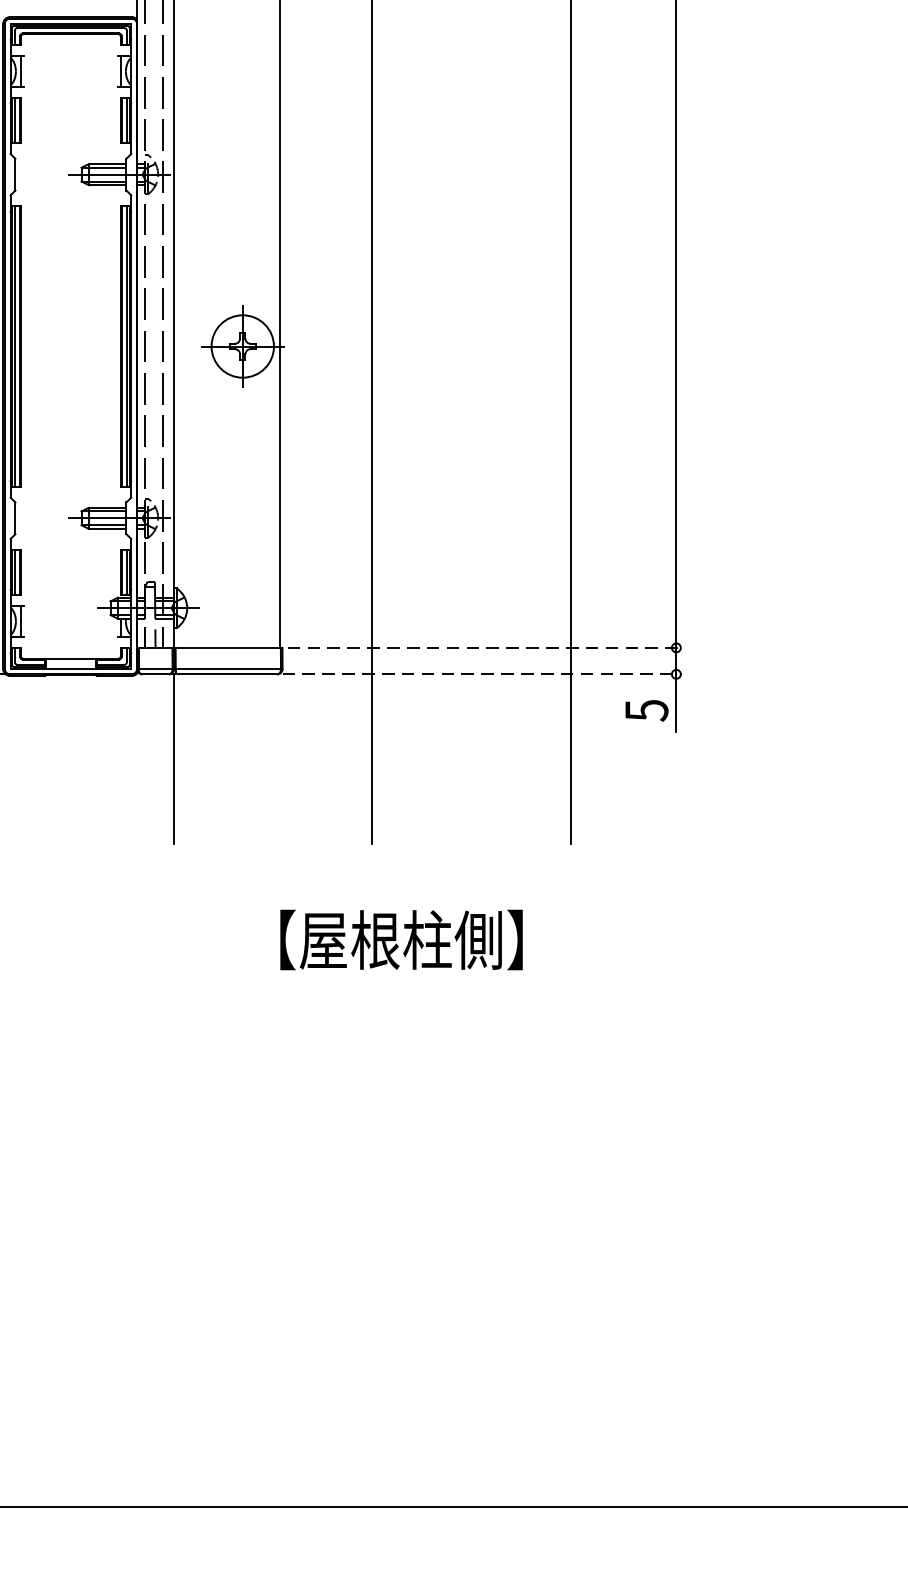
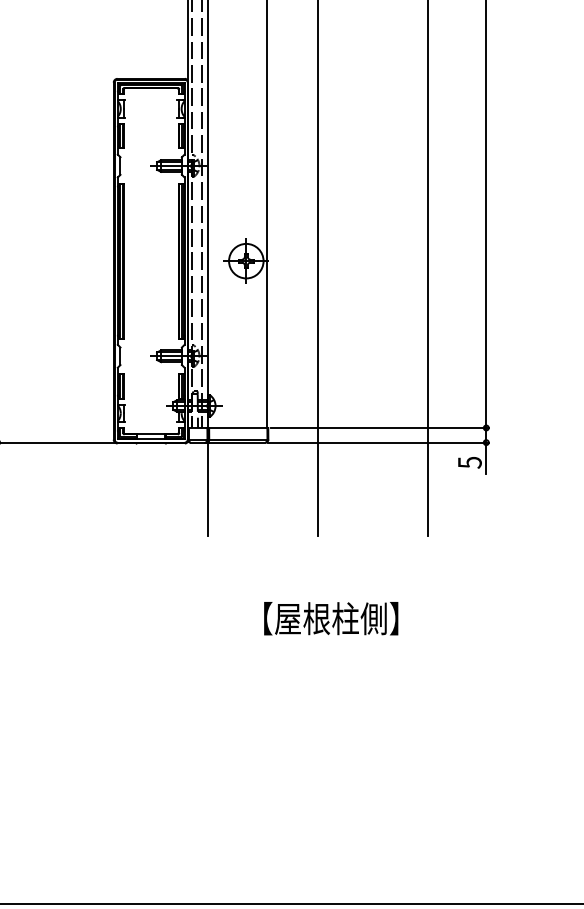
line: (485, 647) -> (380, 427), dashed -> solid
line: (483, 674) -> (379, 442), dashed -> solid
text: (402, 939) -> (331, 618), moved

